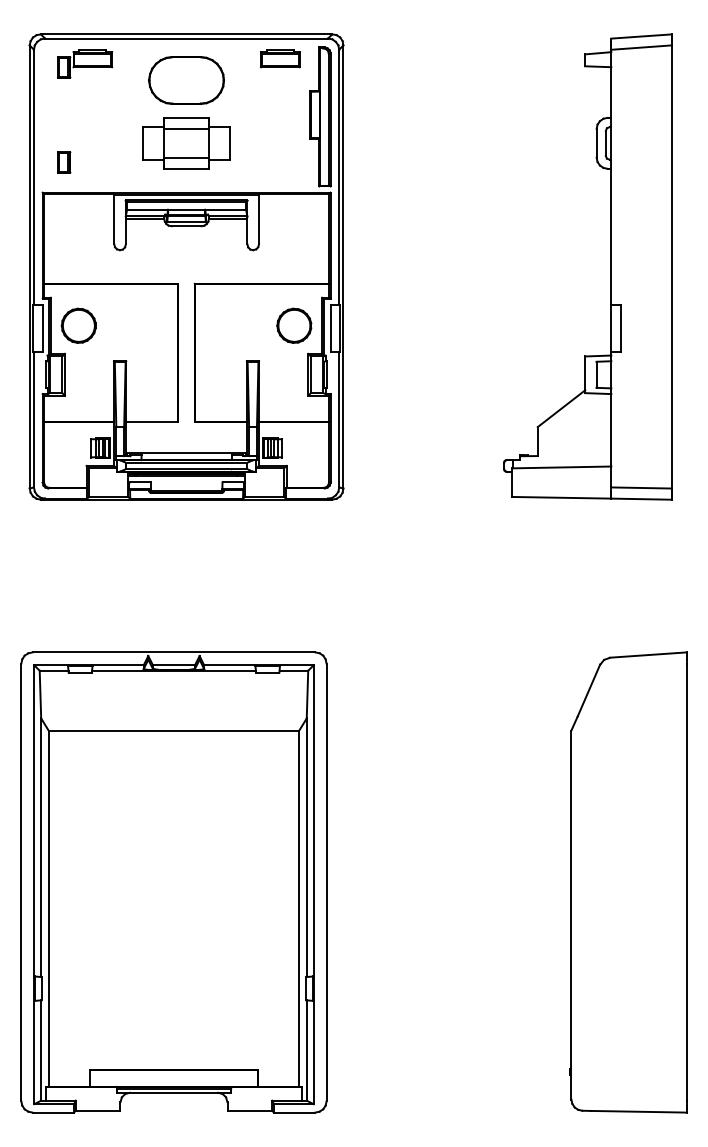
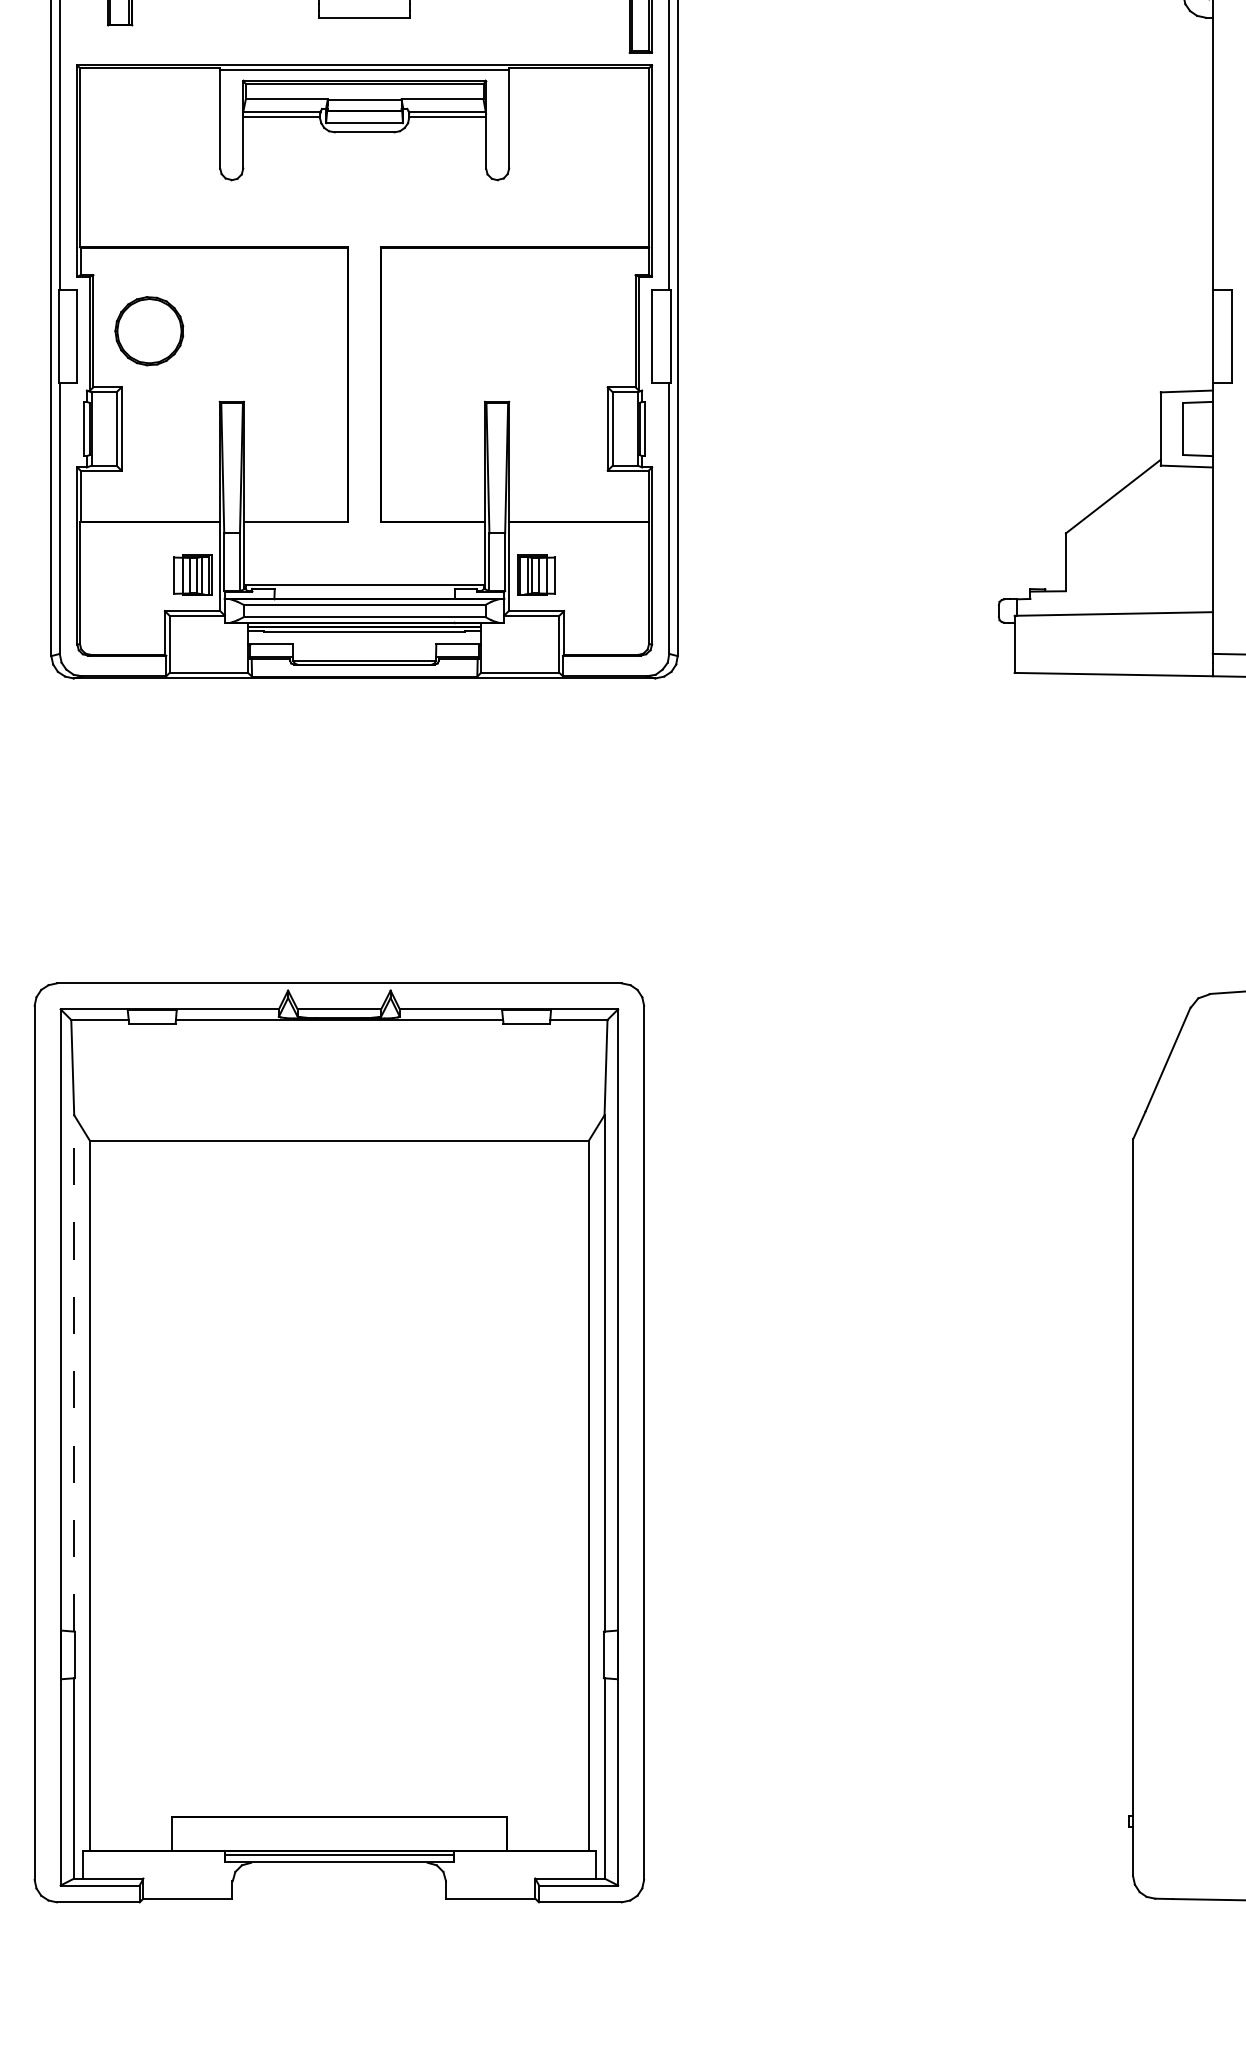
part: (294, 325) -> (580, 330), removed
line: (41, 847) -> (74, 1372), solid -> dashed

